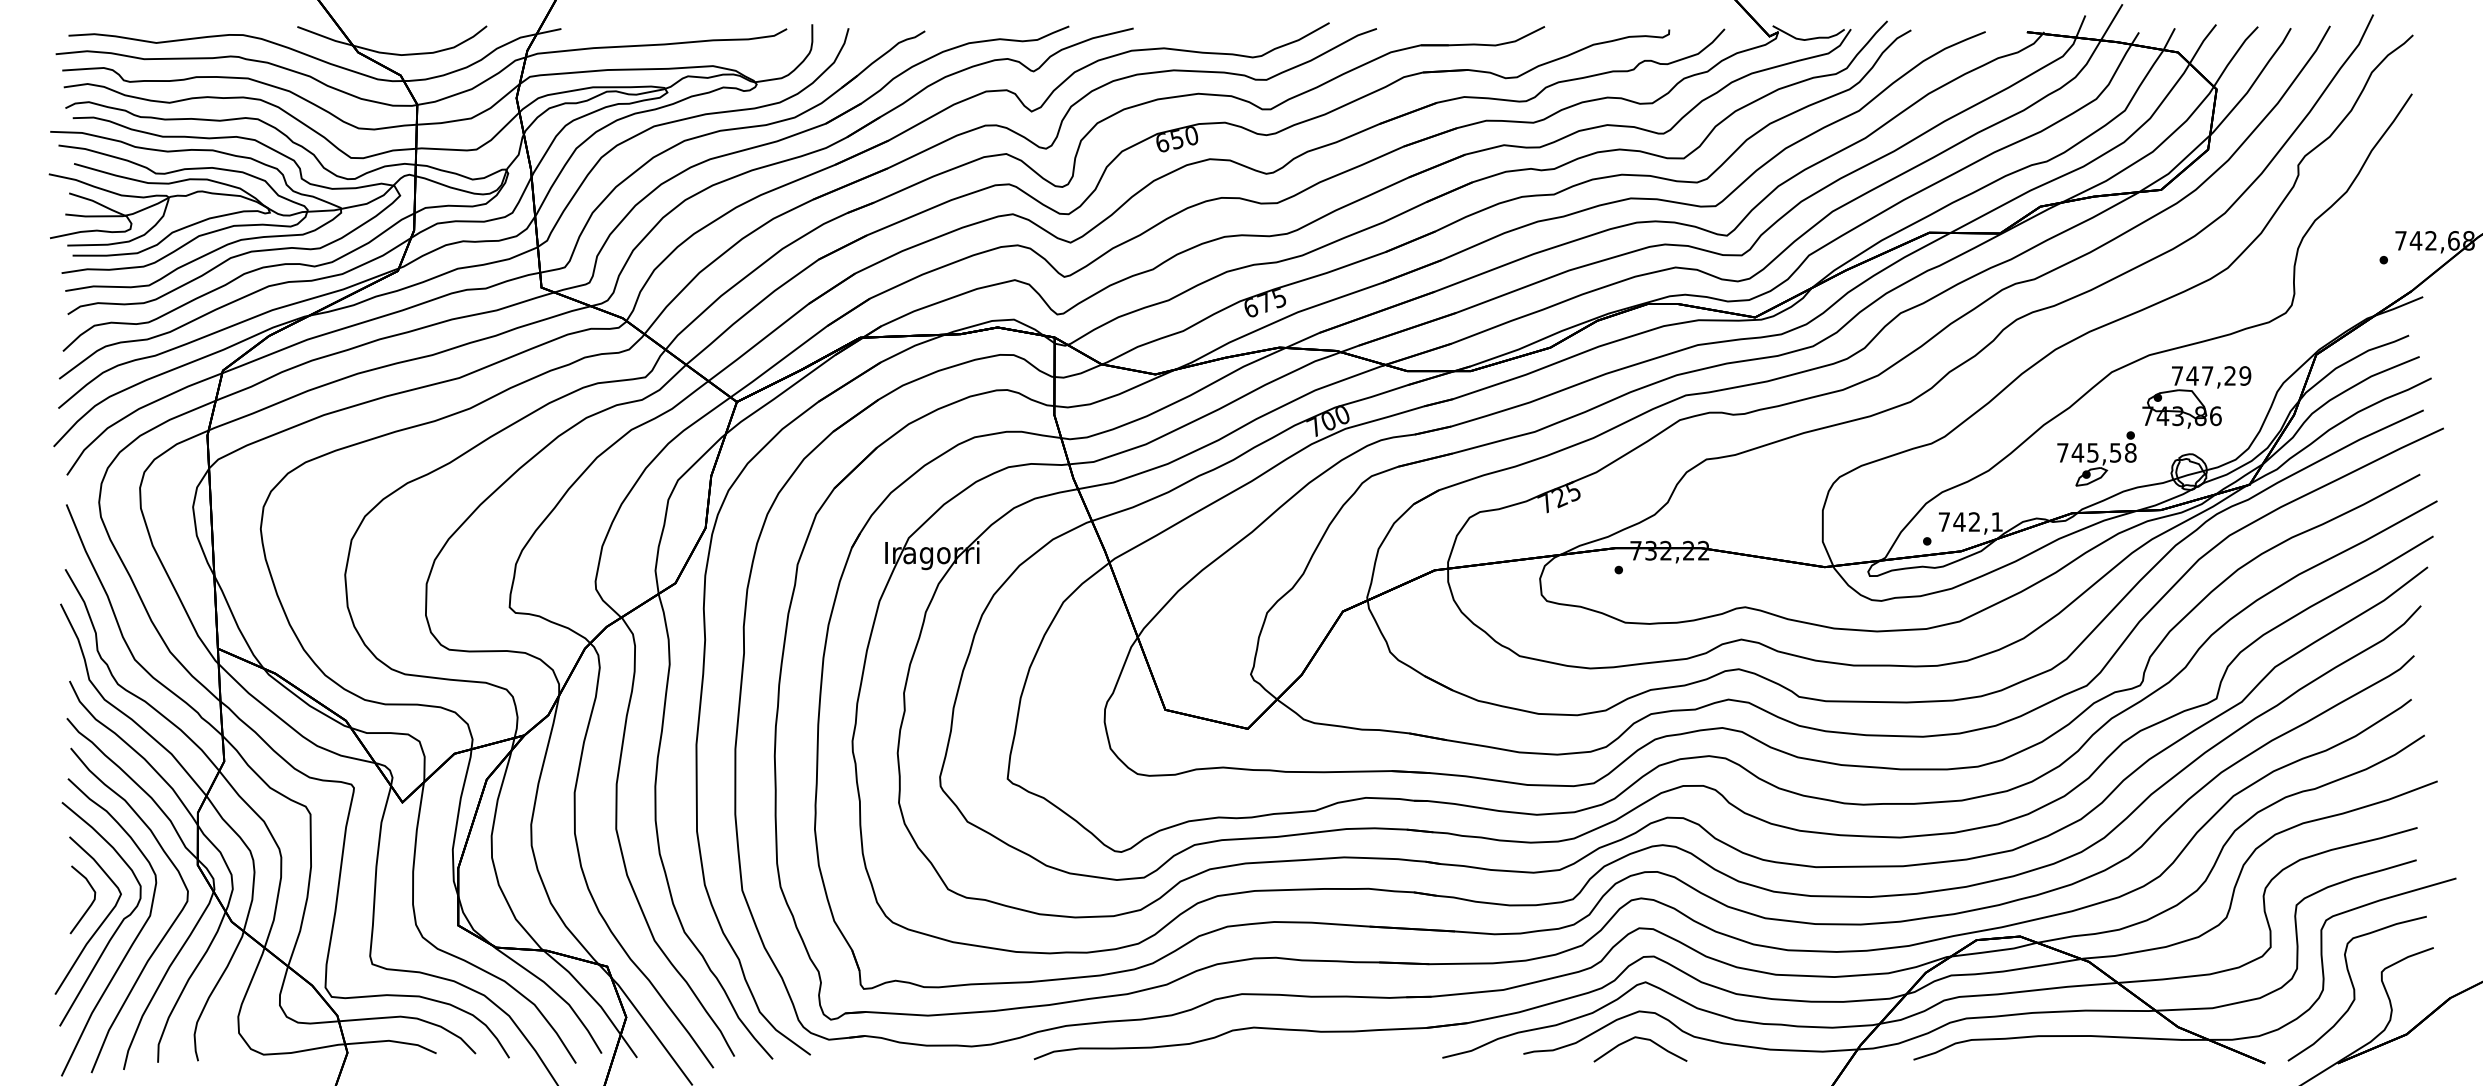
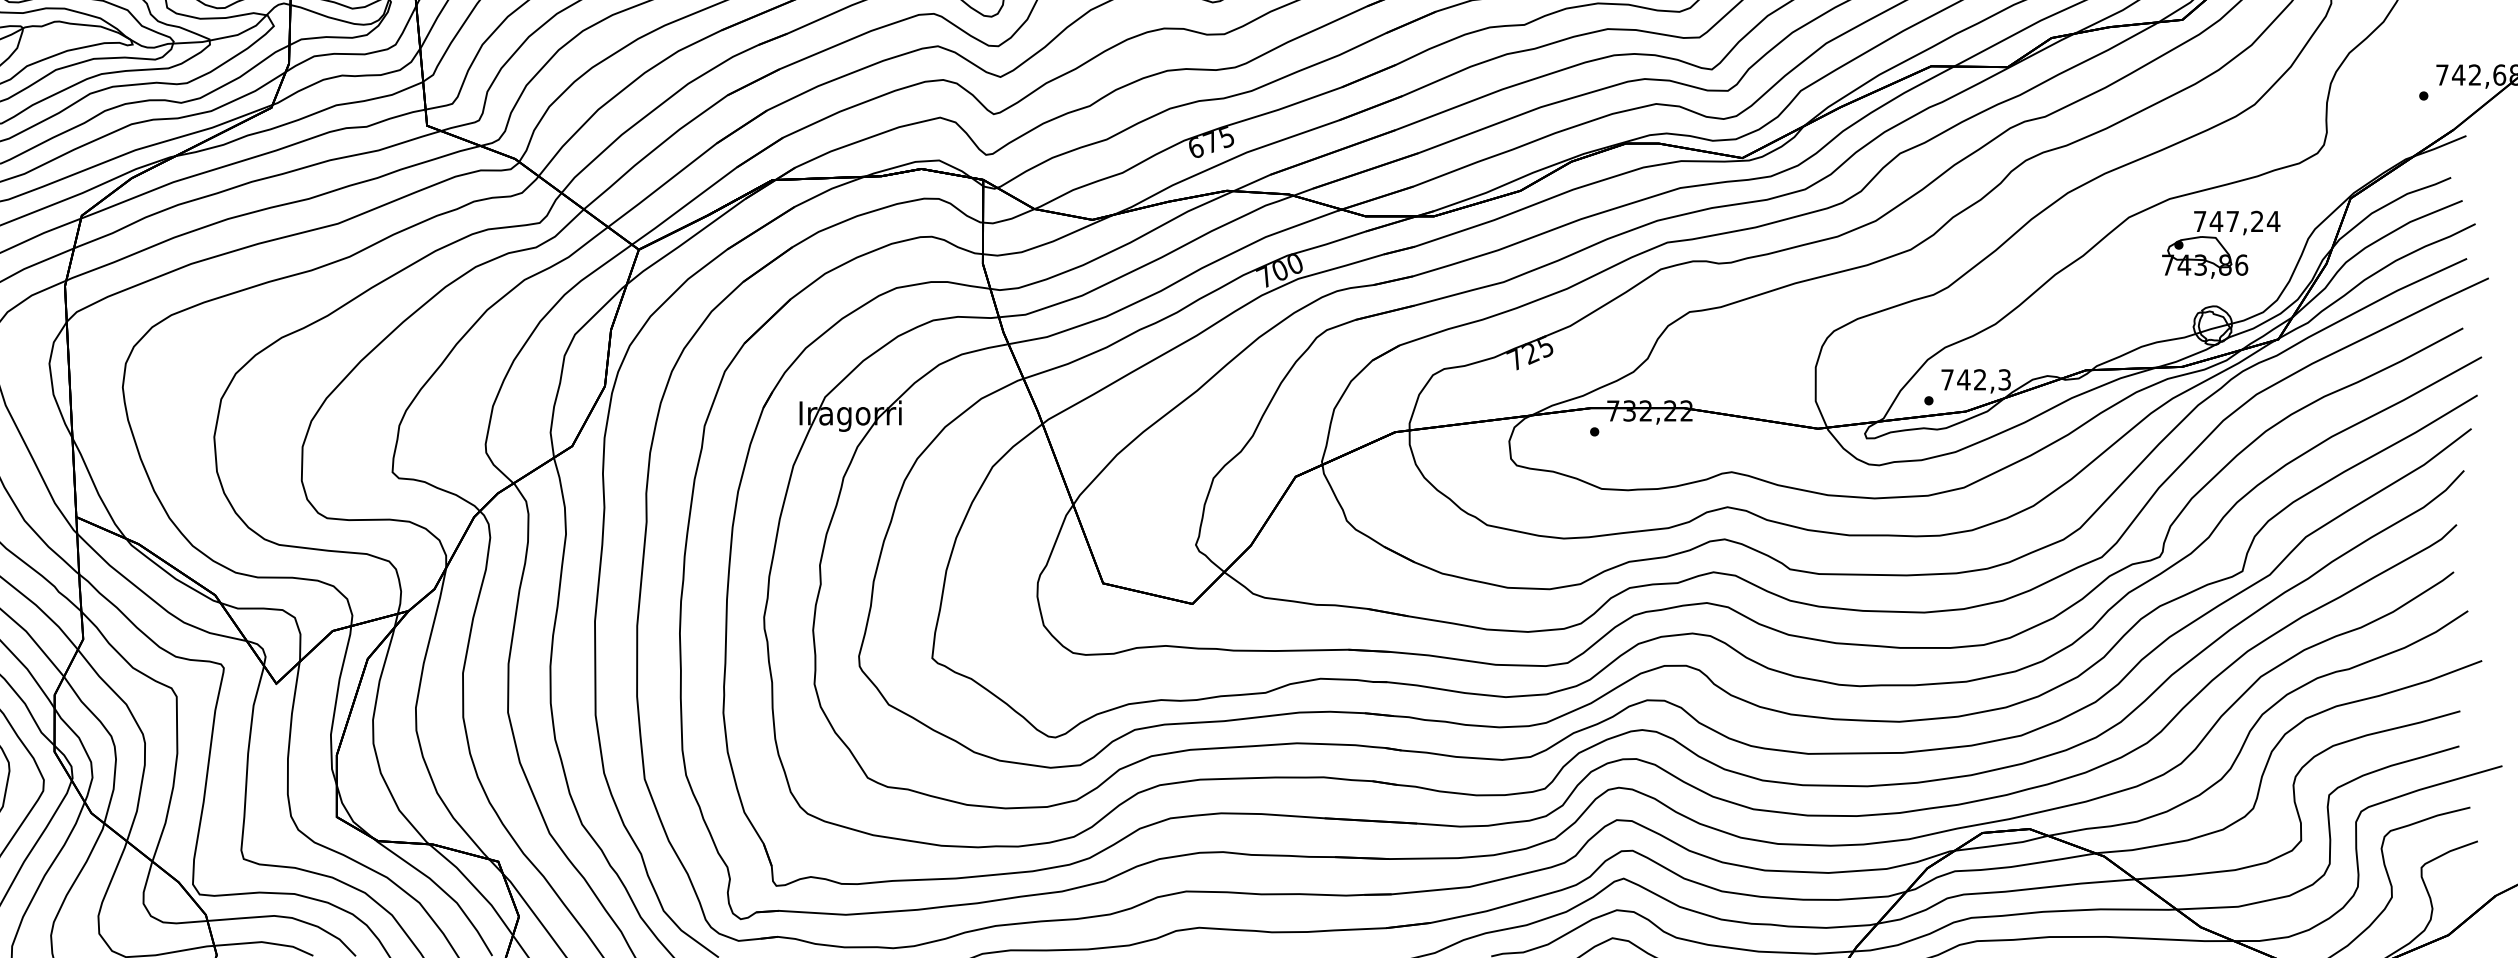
text: (2245, 375) -> (2273, 221), 747,29 -> 747,24
part: (2096, 458) -> (2112, 310), removed
text: (1996, 521) -> (2003, 379), 742,1 -> 742,3

